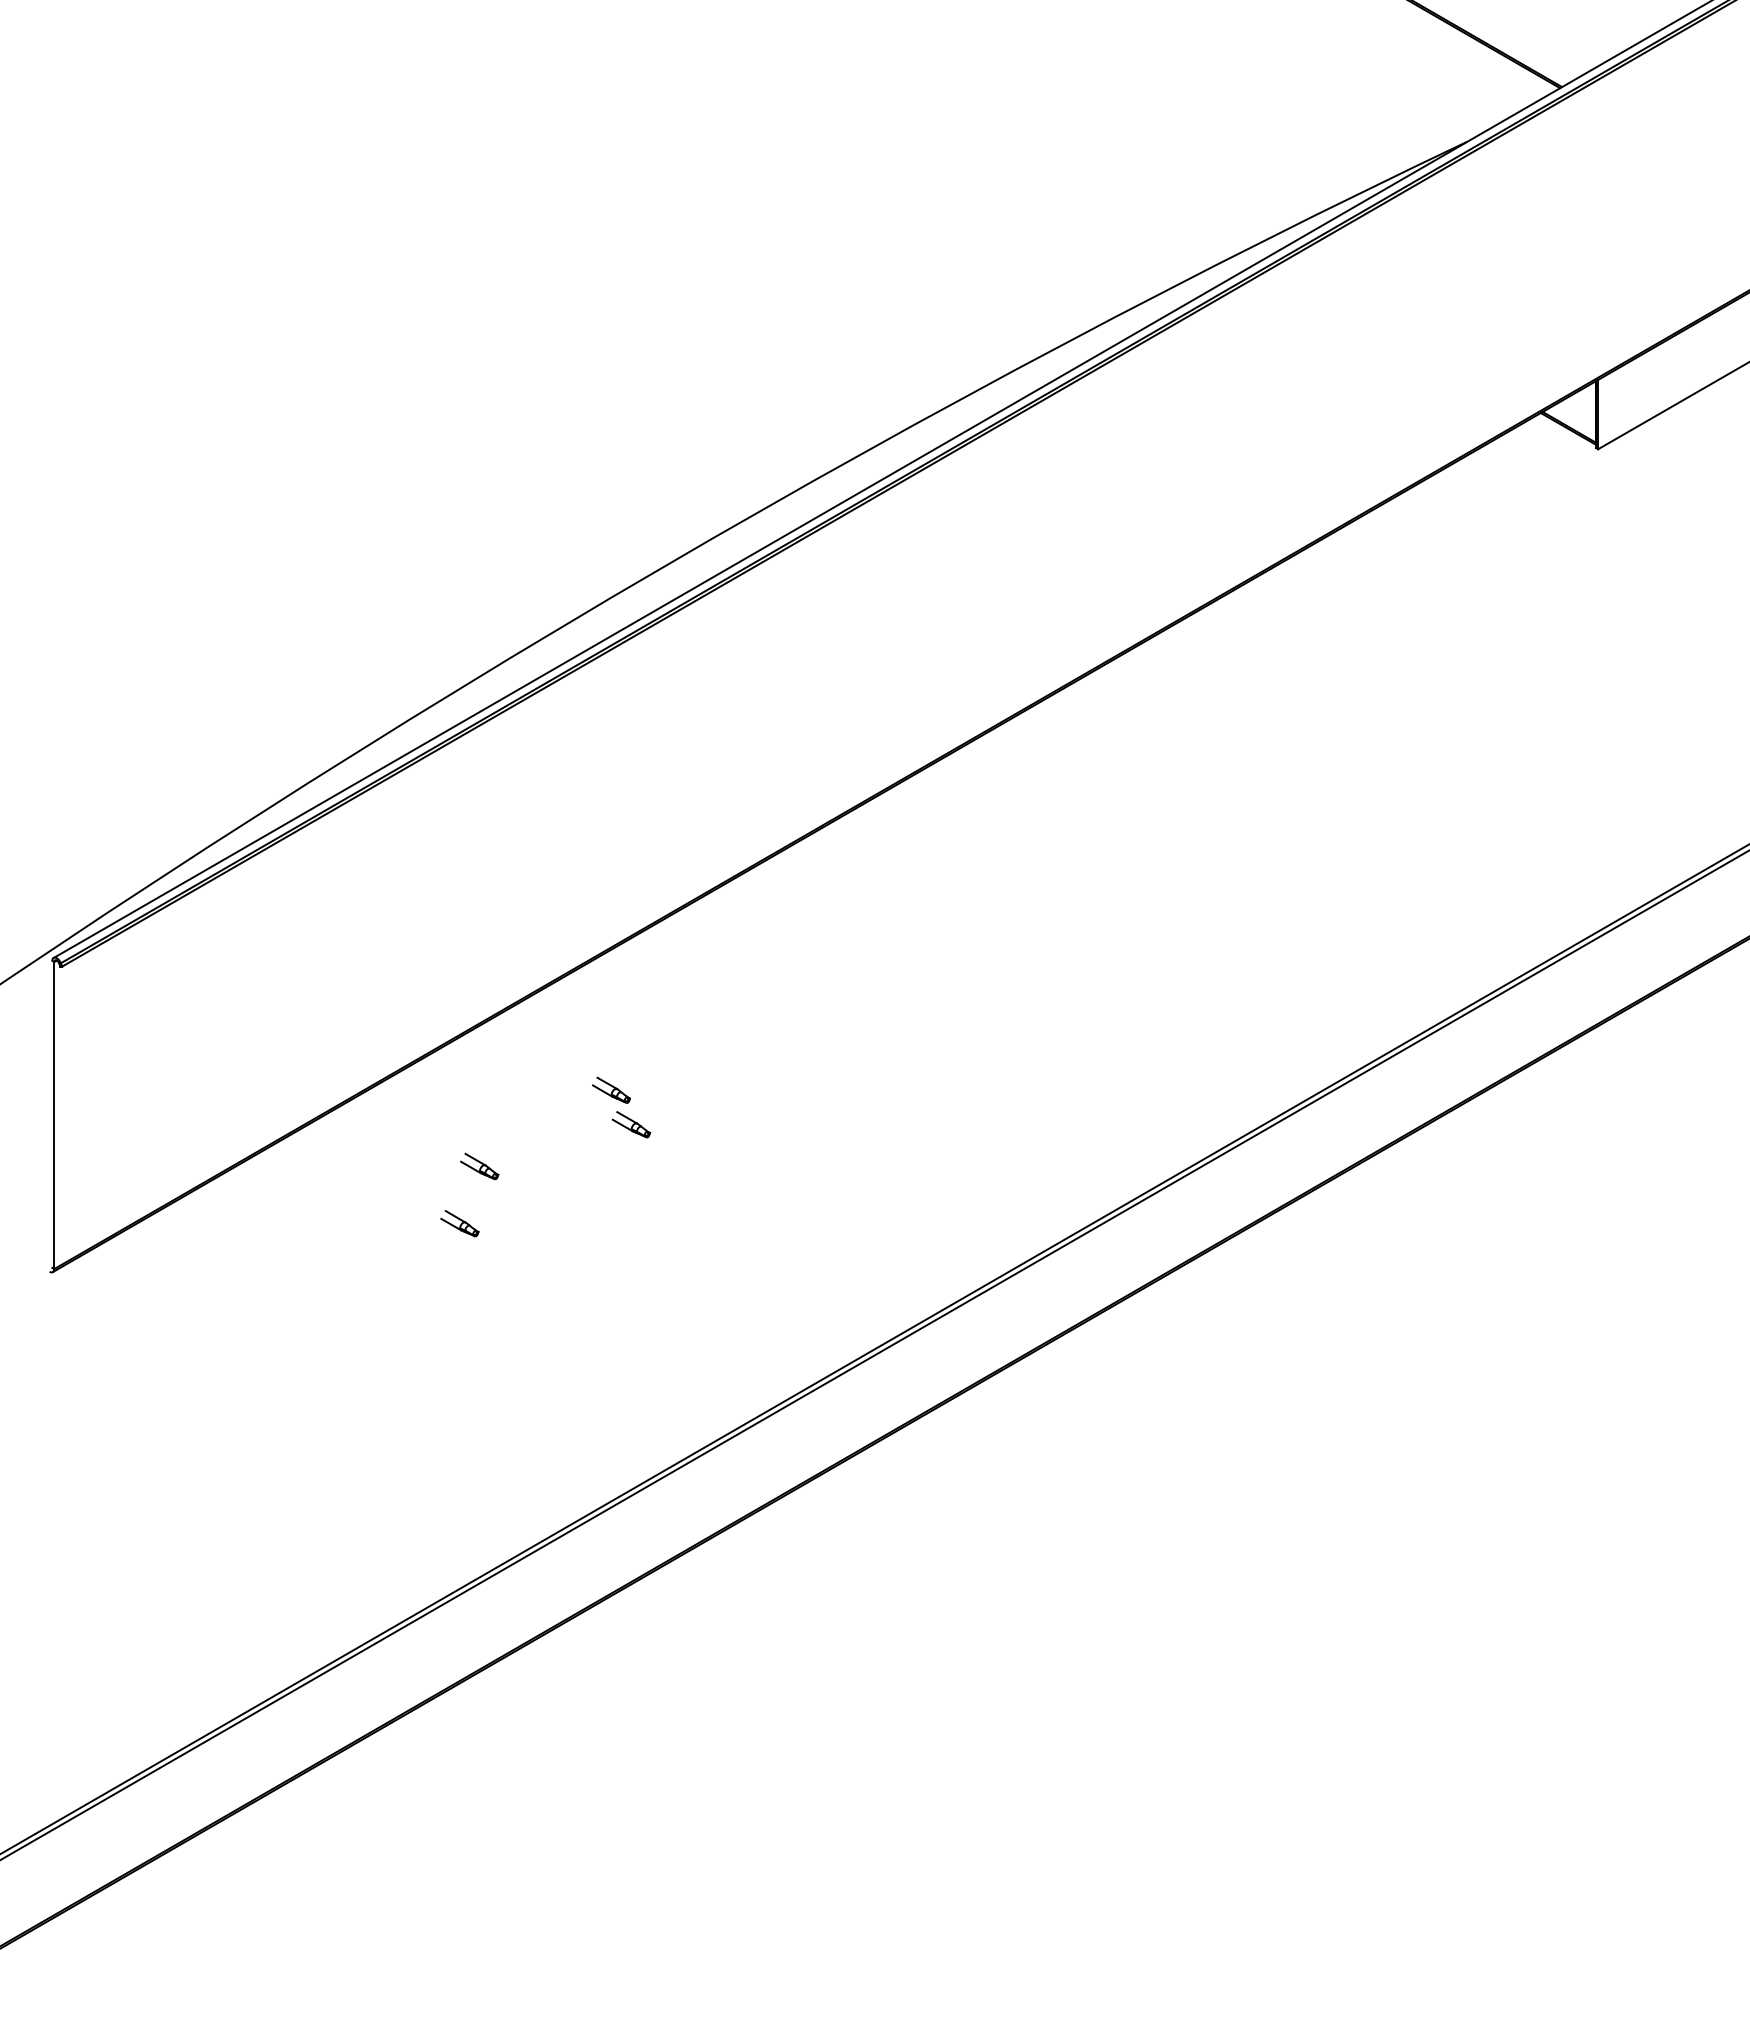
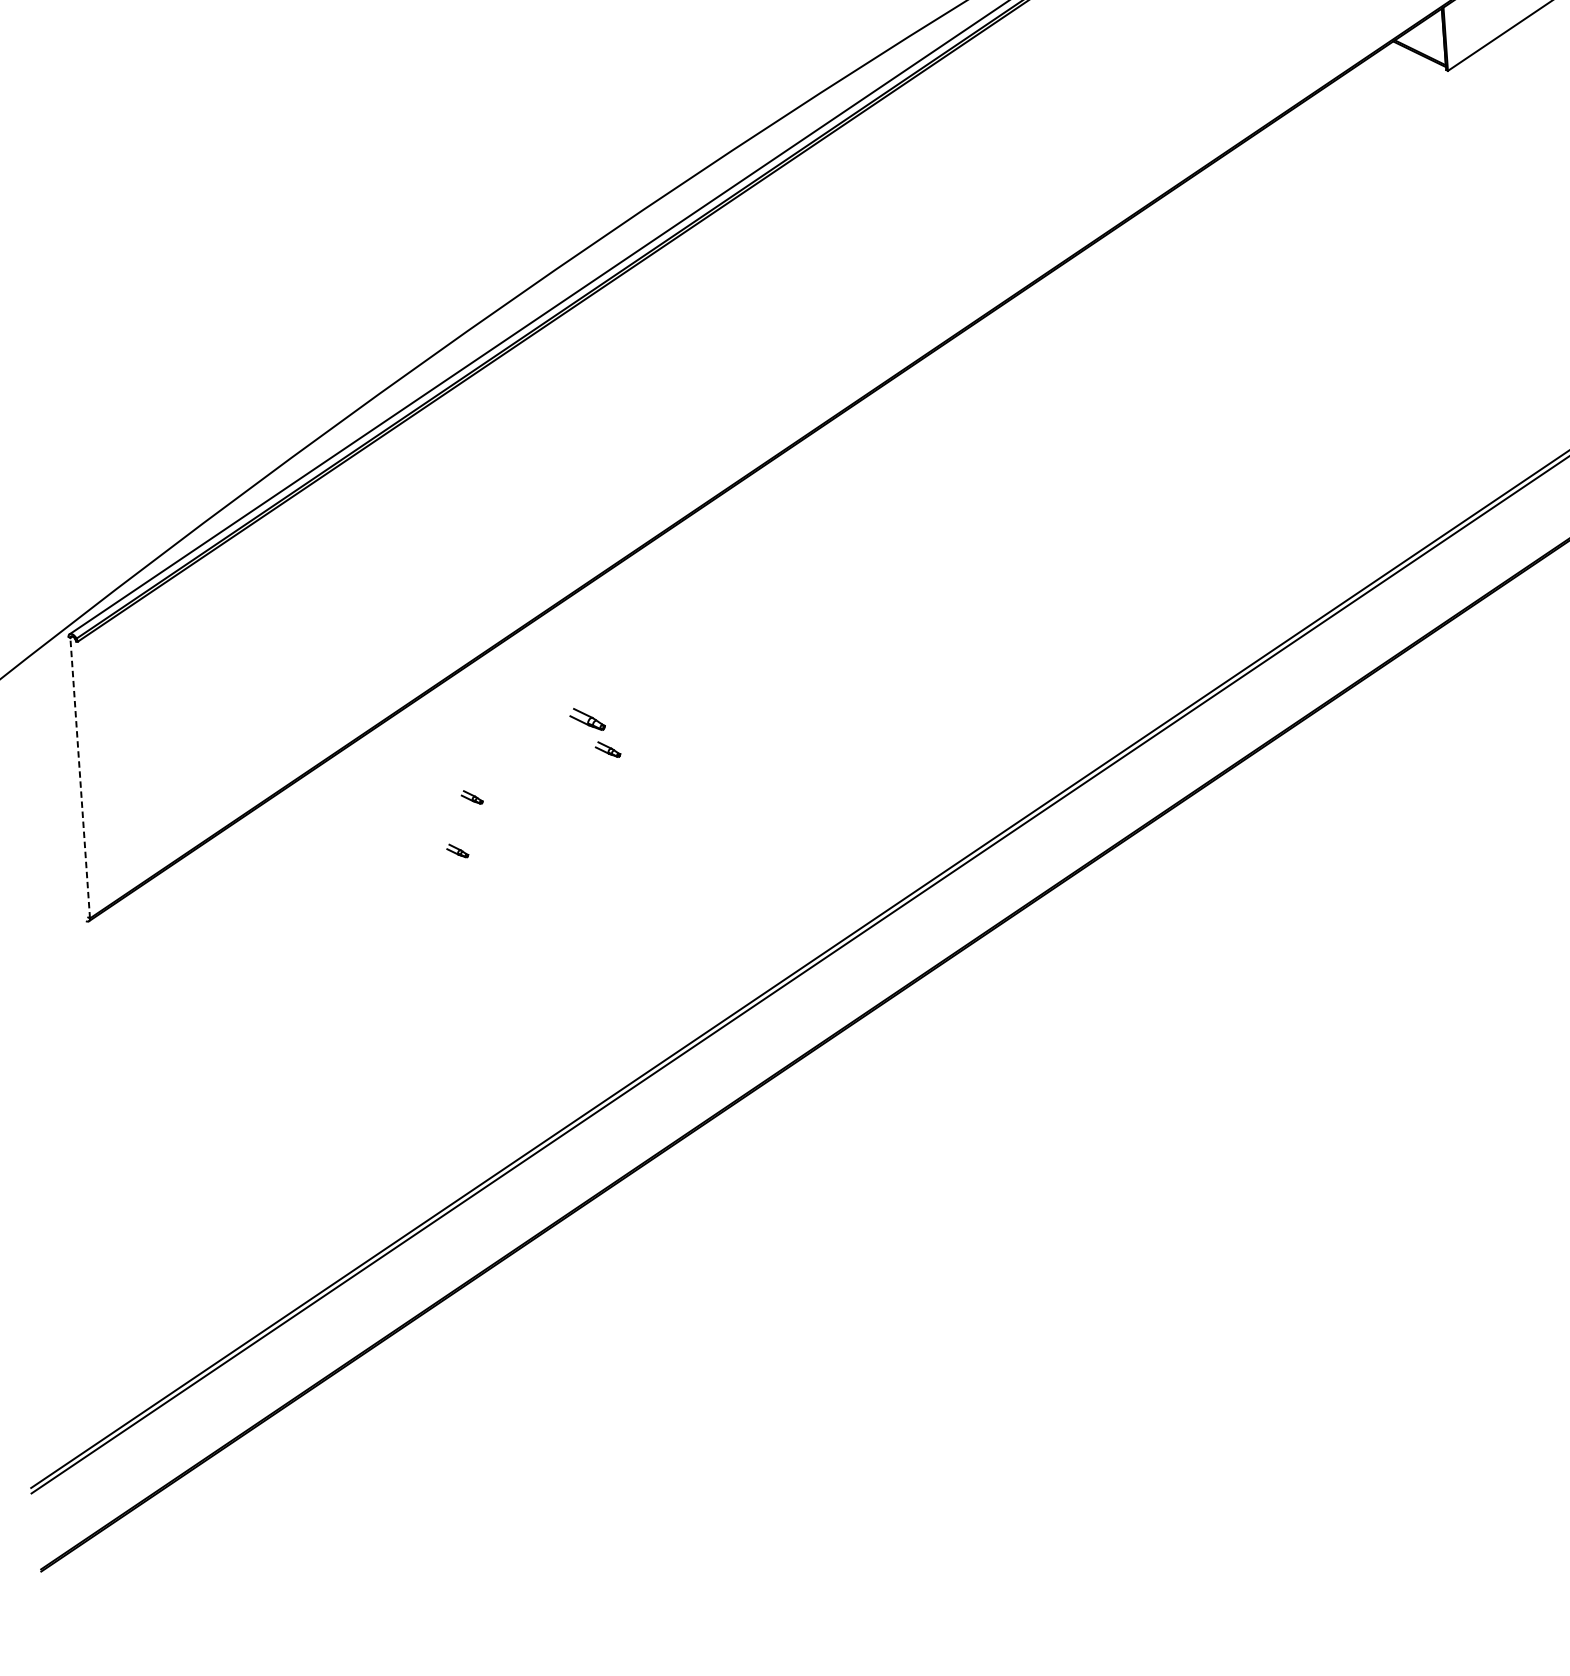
line: (54, 1115) -> (80, 778), solid -> dashed
part: (631, 1124) -> (608, 749), size x0.7
part: (479, 1166) -> (471, 797), size x0.6
part: (459, 1223) -> (457, 850), size x0.6

